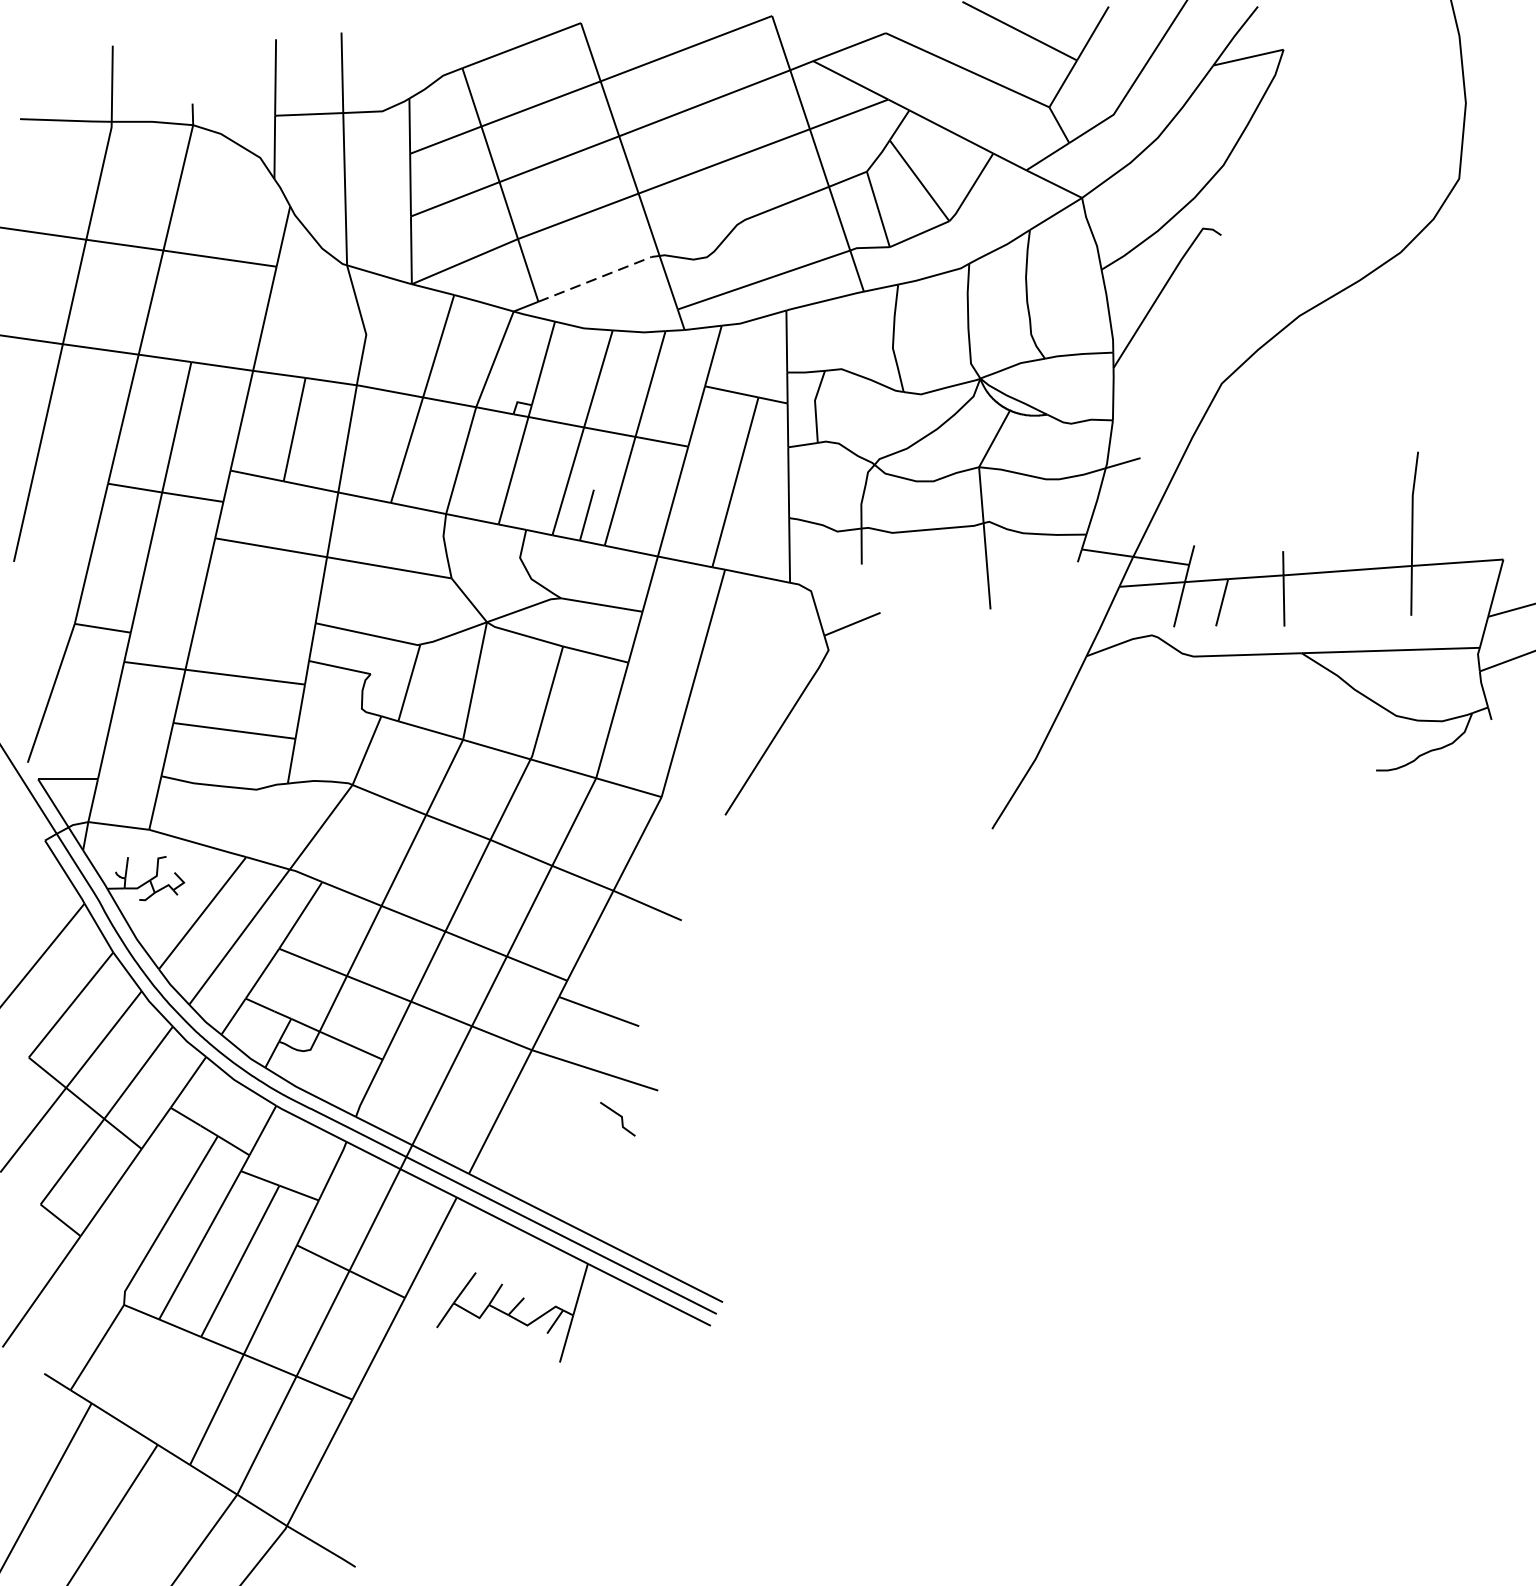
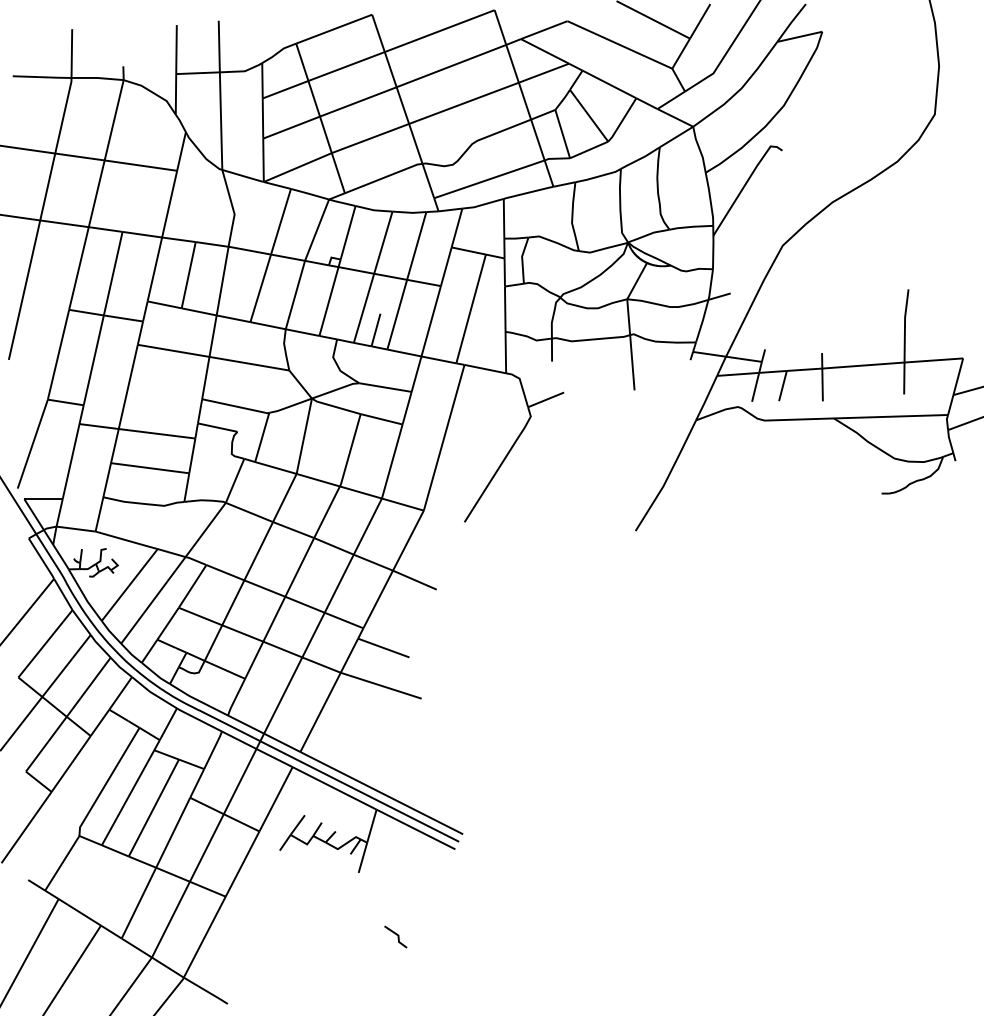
line: (600, 277) -> (384, 177), dashed -> solid
line: (618, 1116) -> (396, 935), moved

